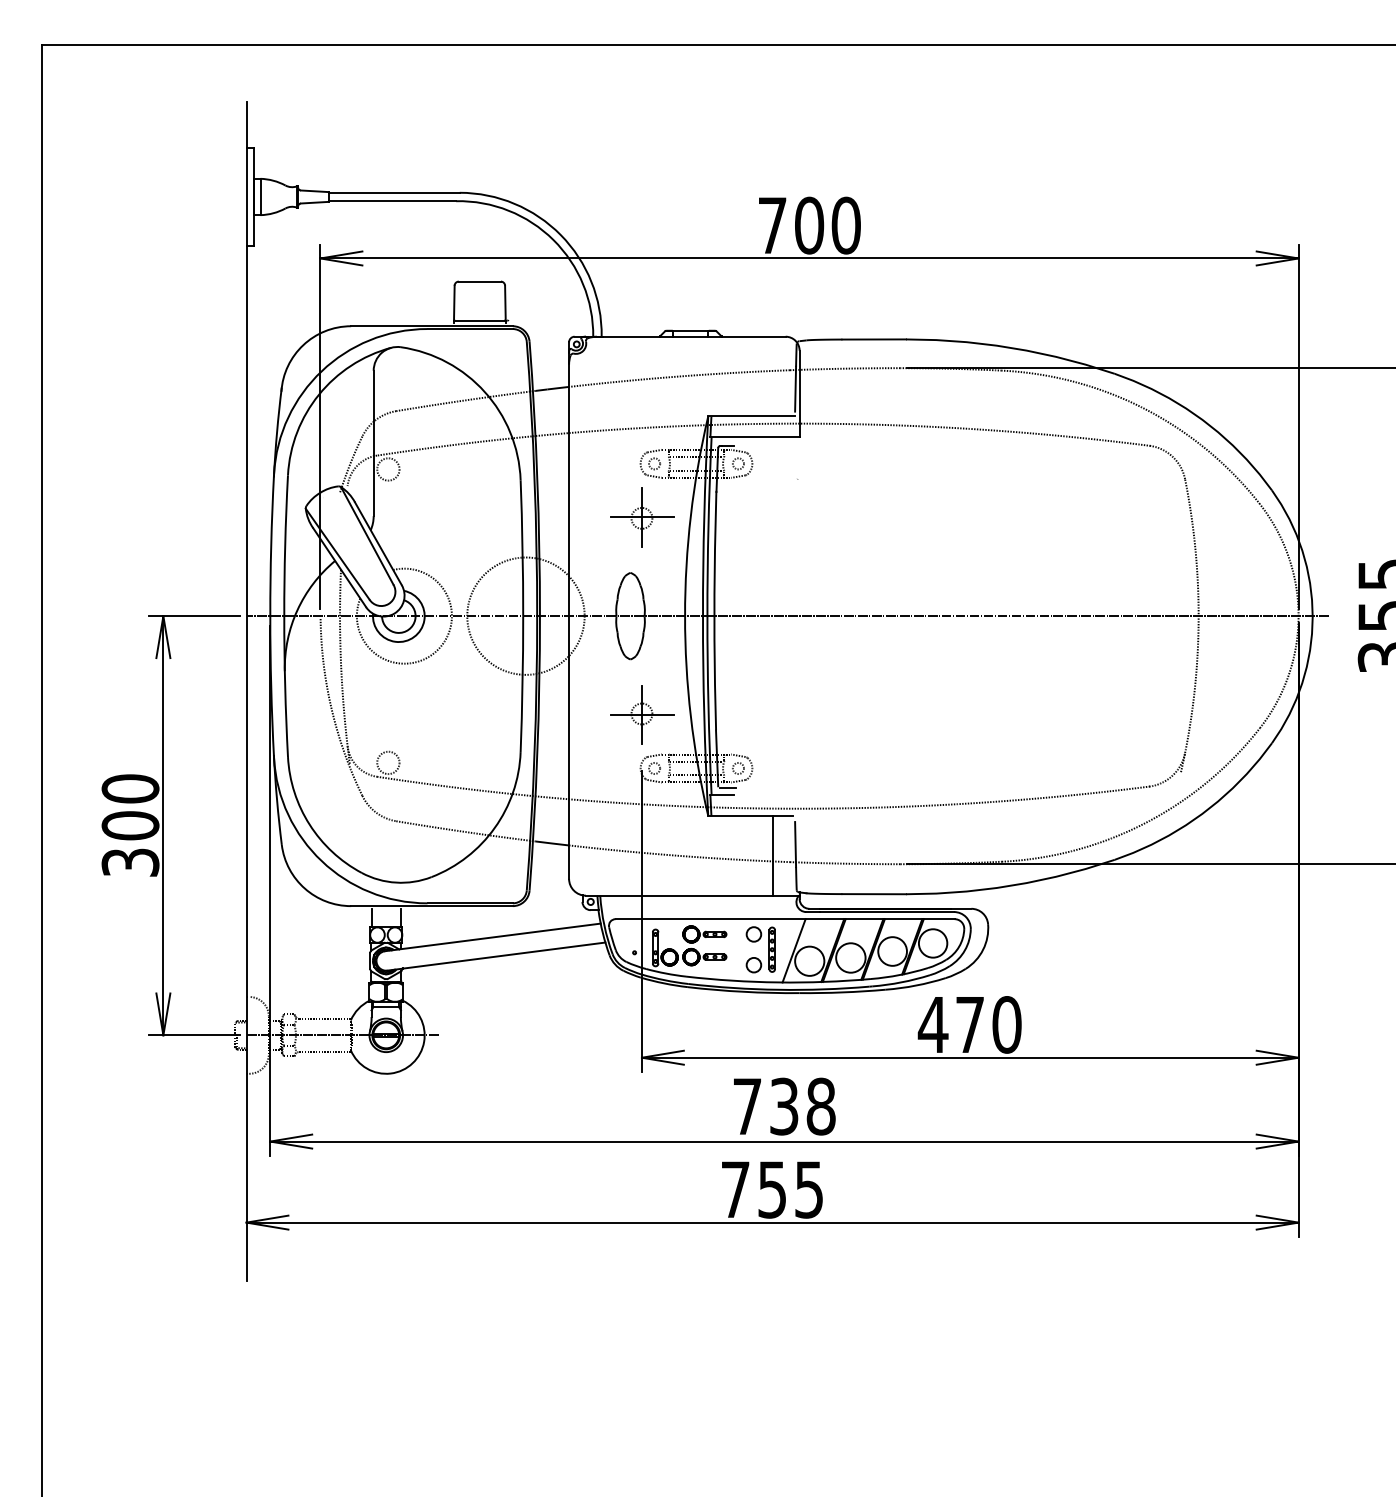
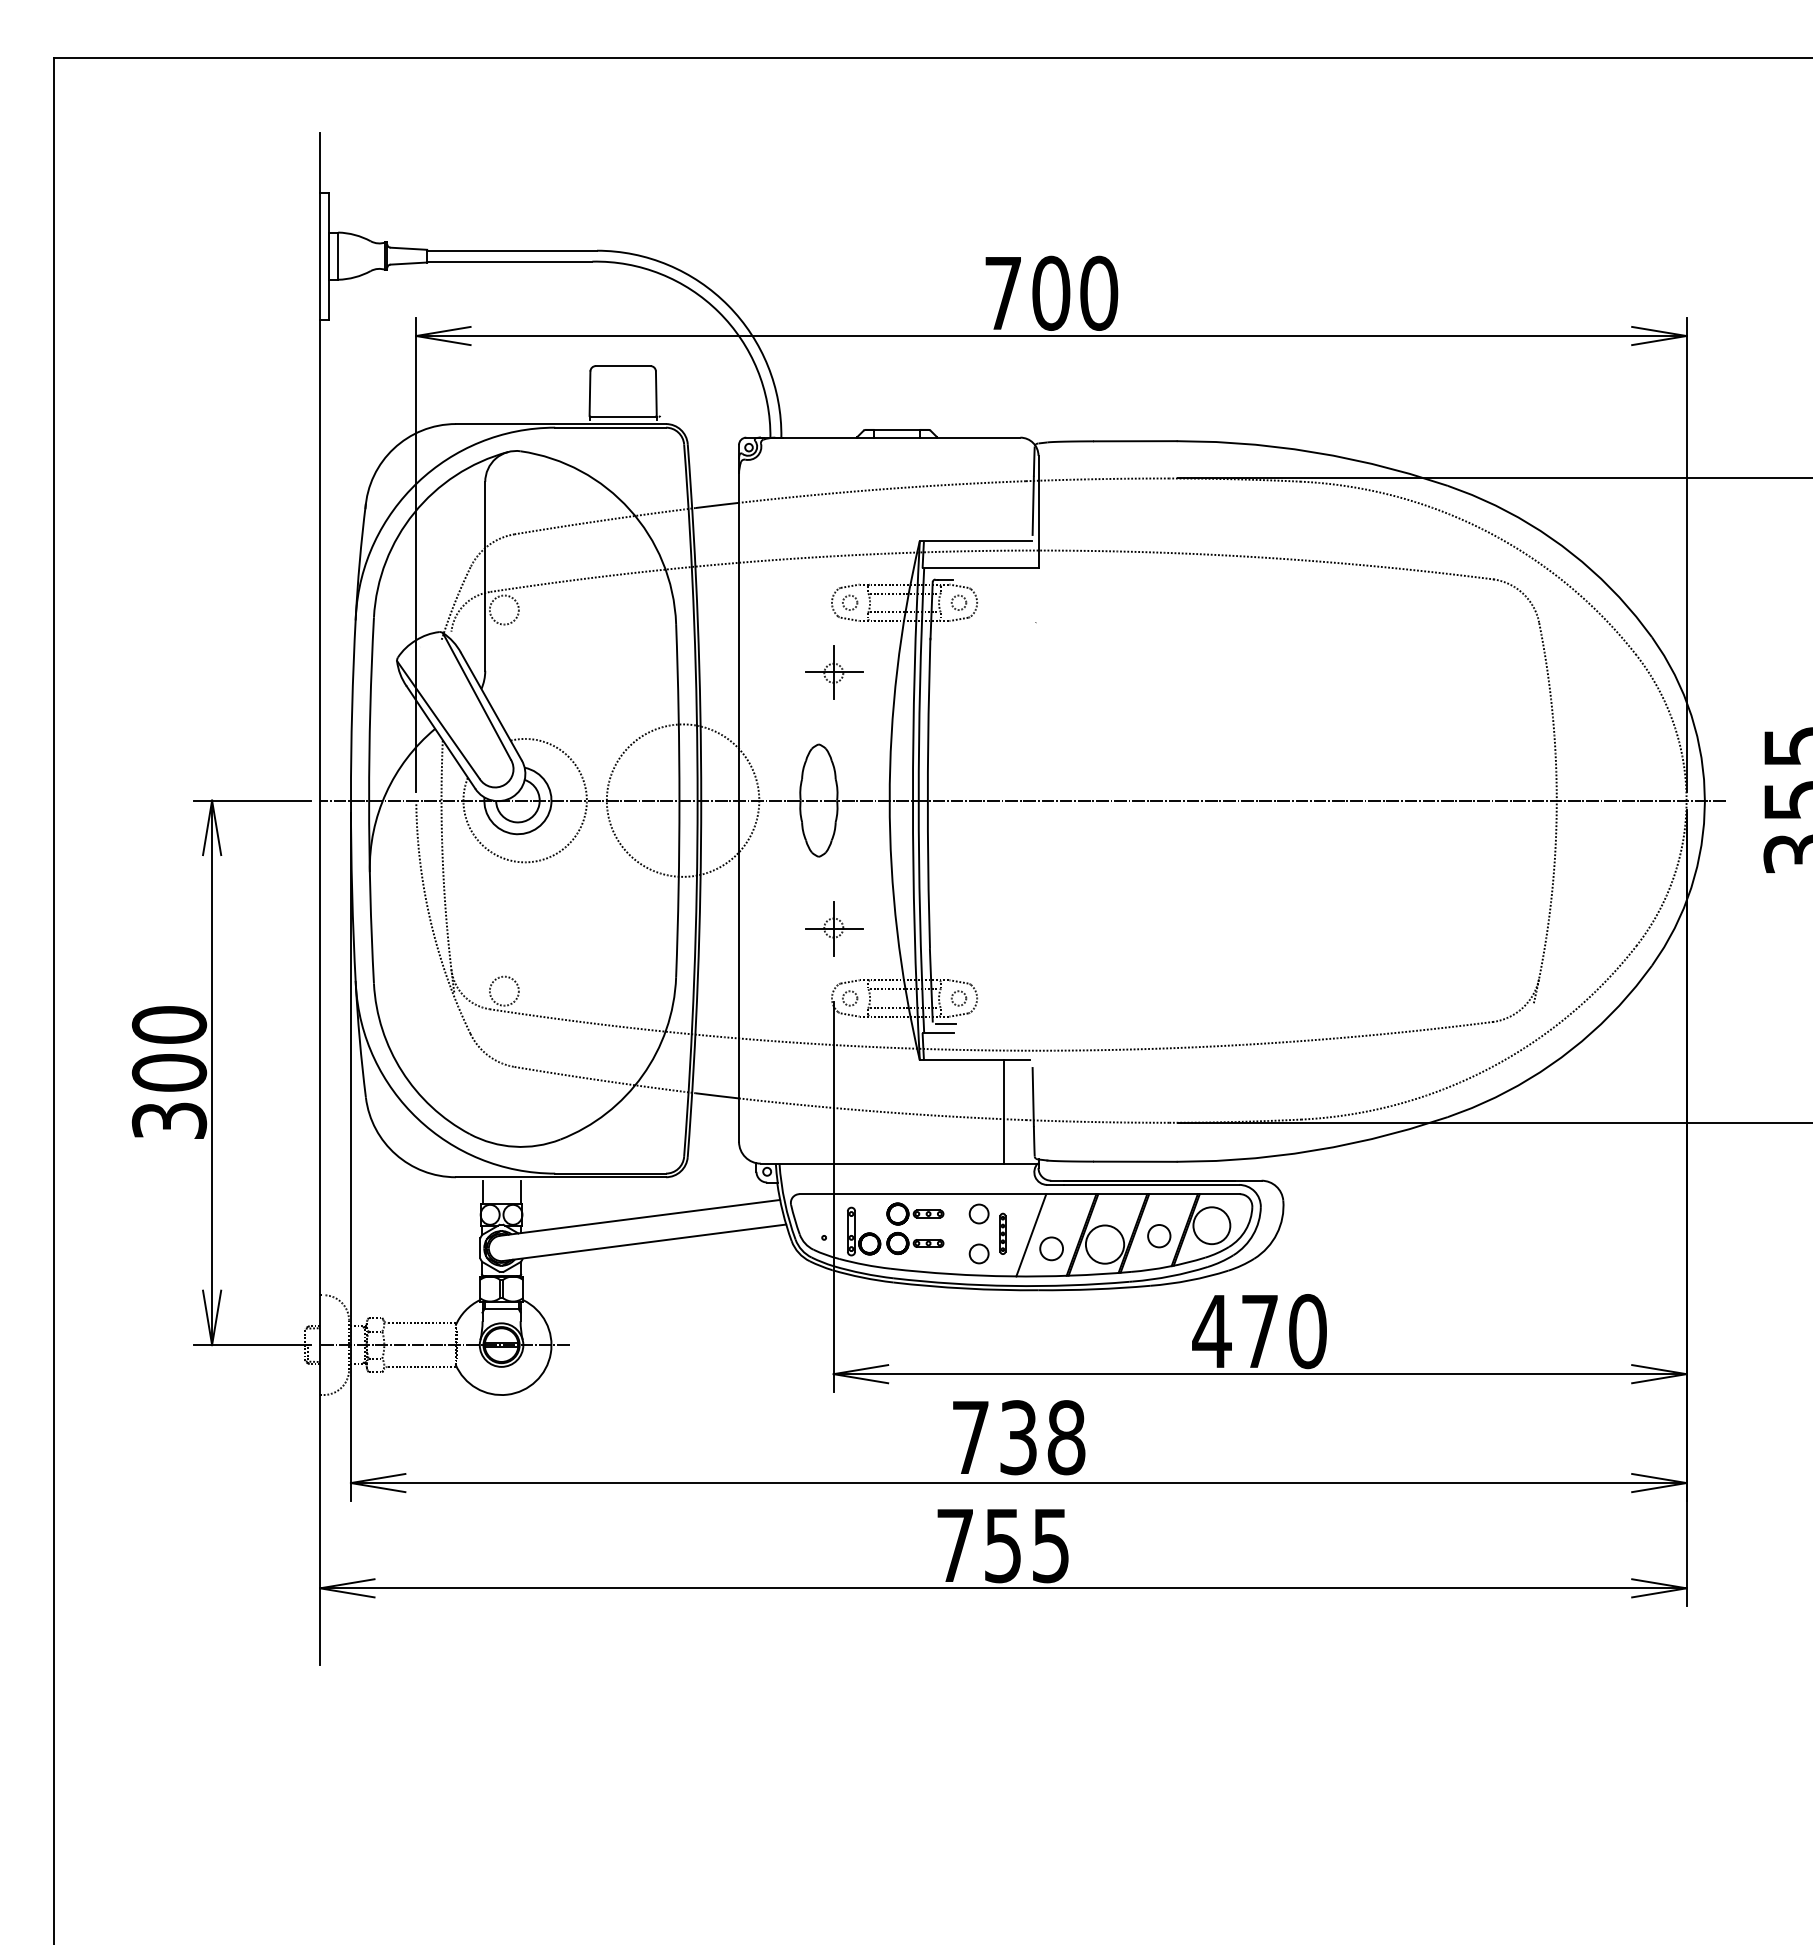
part: (641, 517) -> (833, 672), size x0.7
part: (641, 714) -> (833, 928), size x0.7
part: (771, 949) -> (1002, 1233), size x0.7
circle: (892, 950) -> (1158, 1235), size x0.6
circle: (809, 960) -> (1051, 1248), size x0.6

